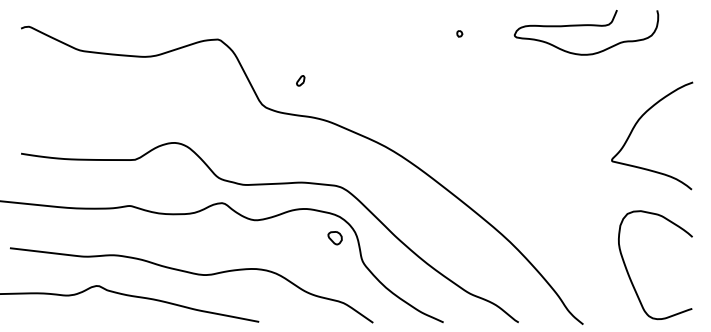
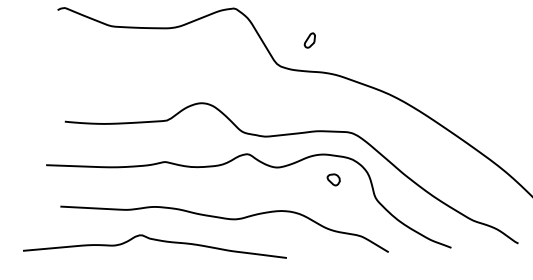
part: (300, 80) -> (309, 40), size x1.6
part: (334, 238) -> (333, 180), moved

